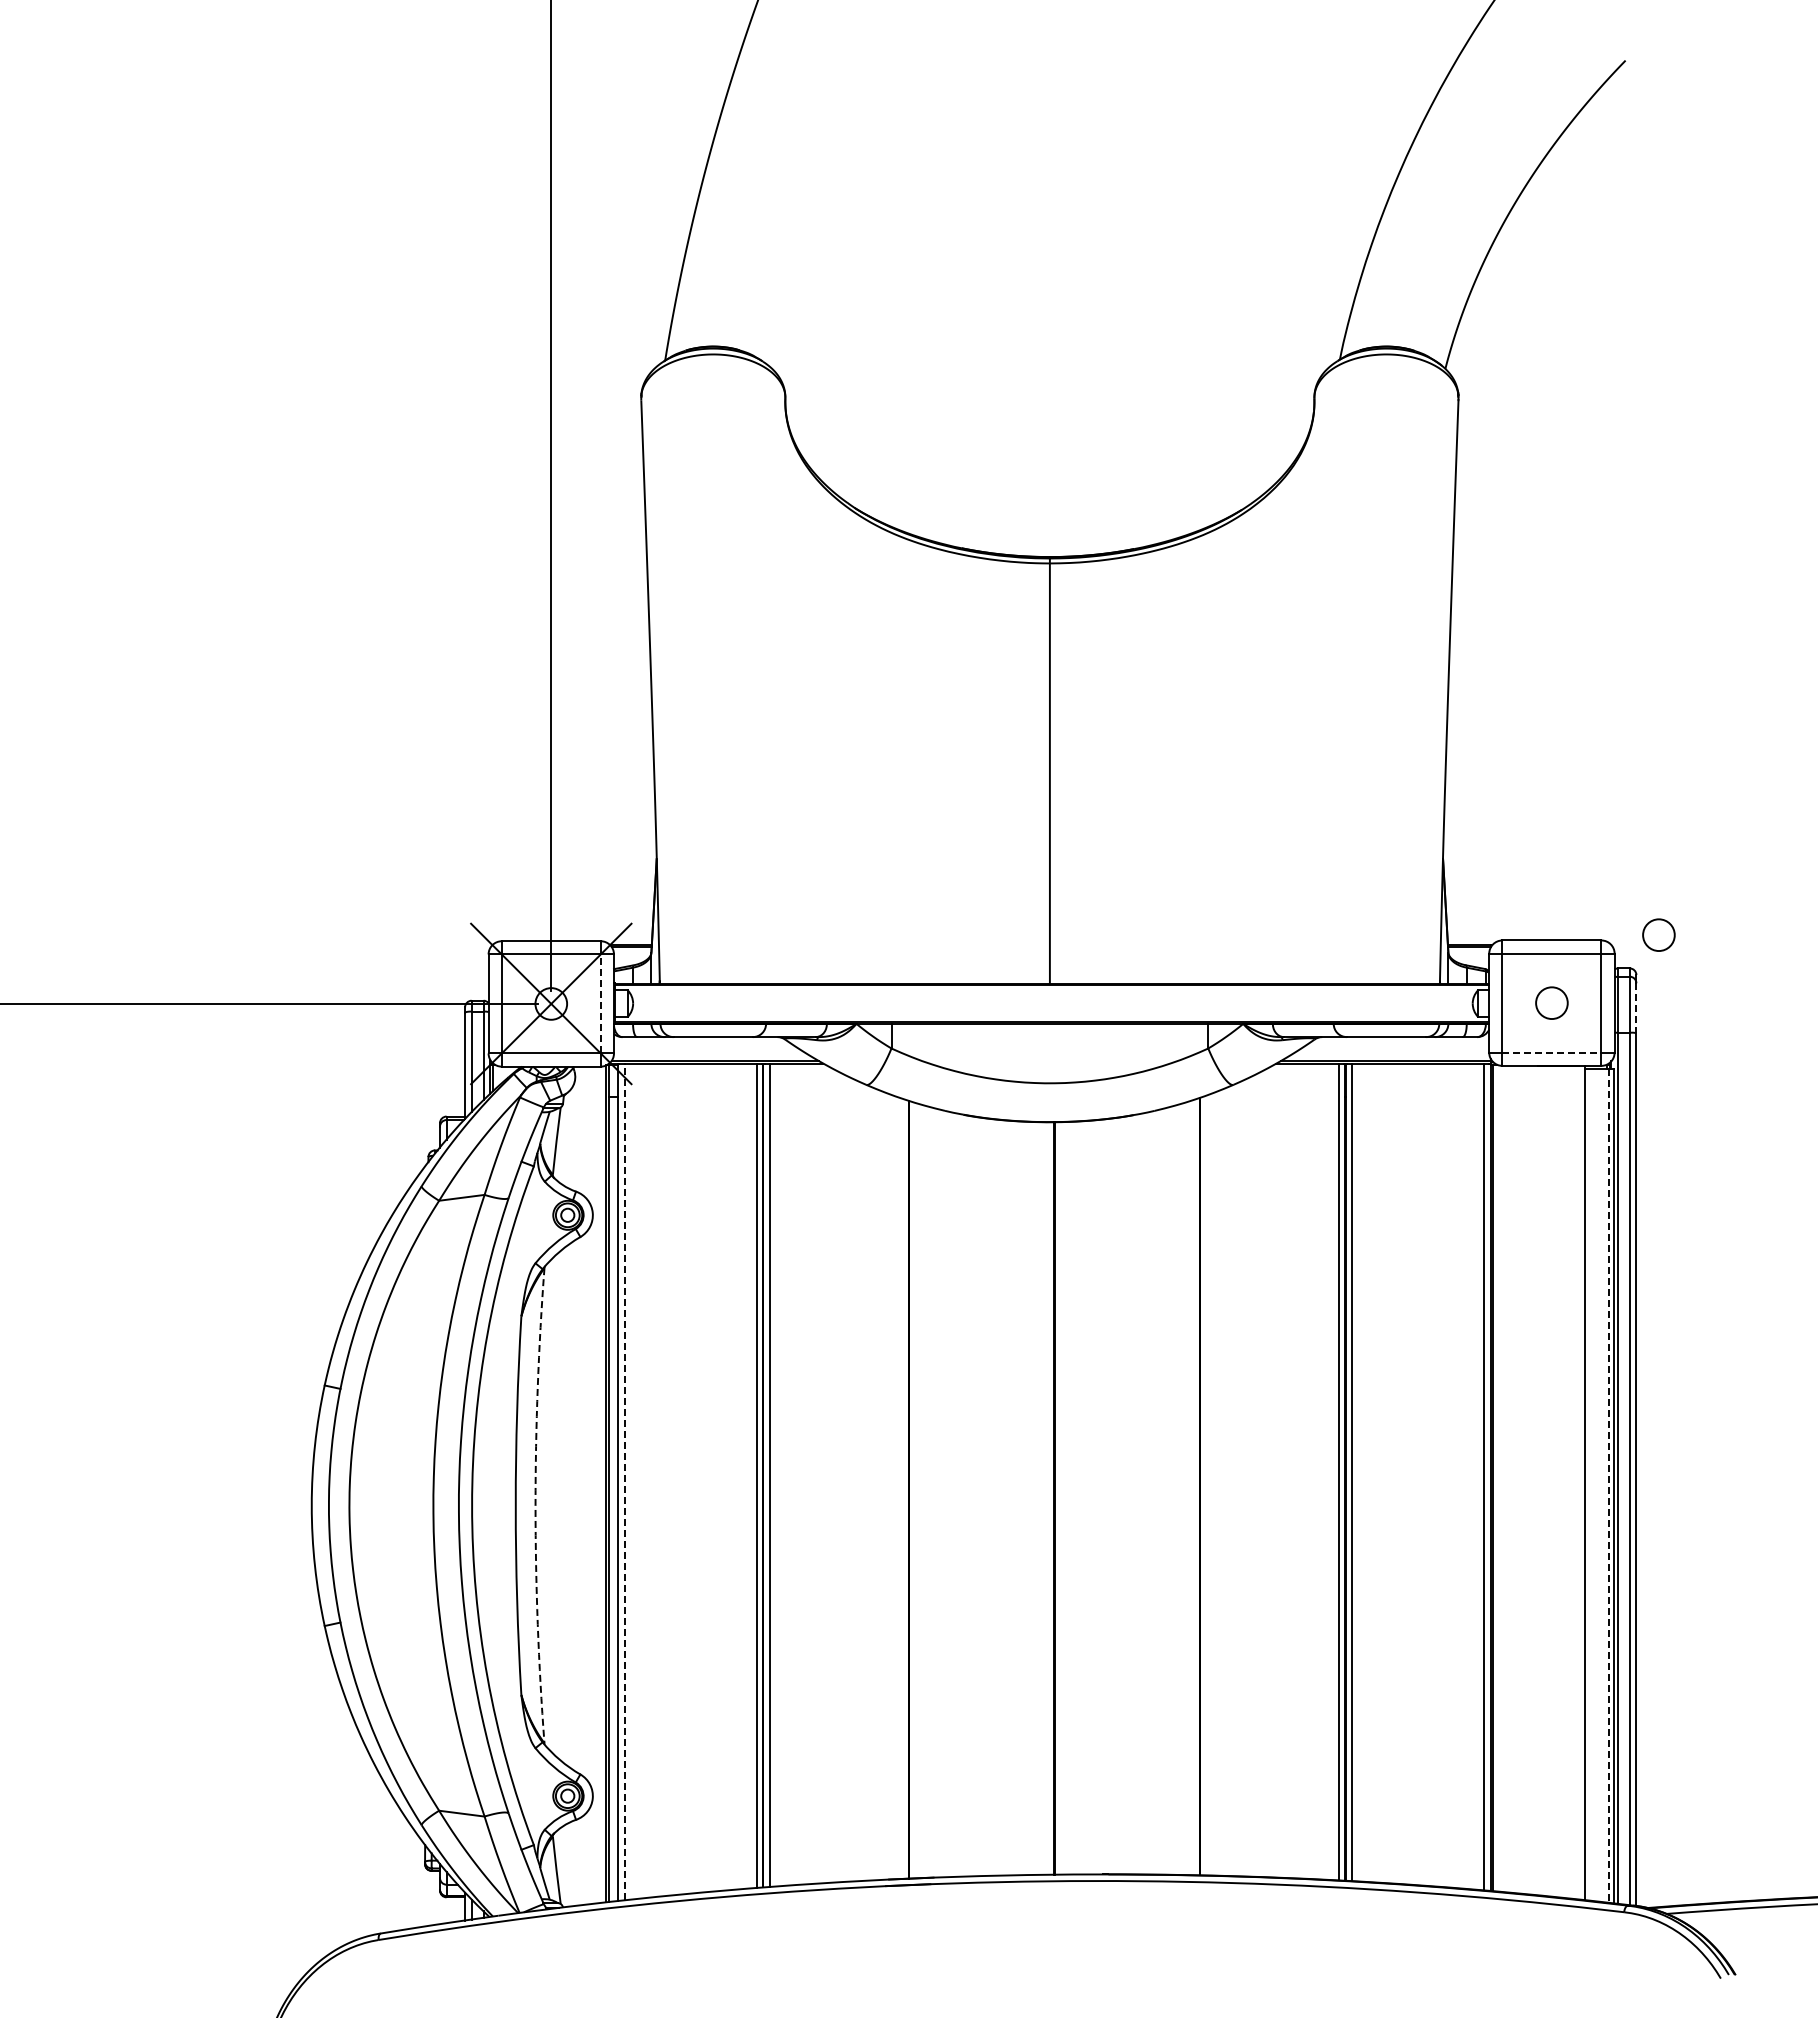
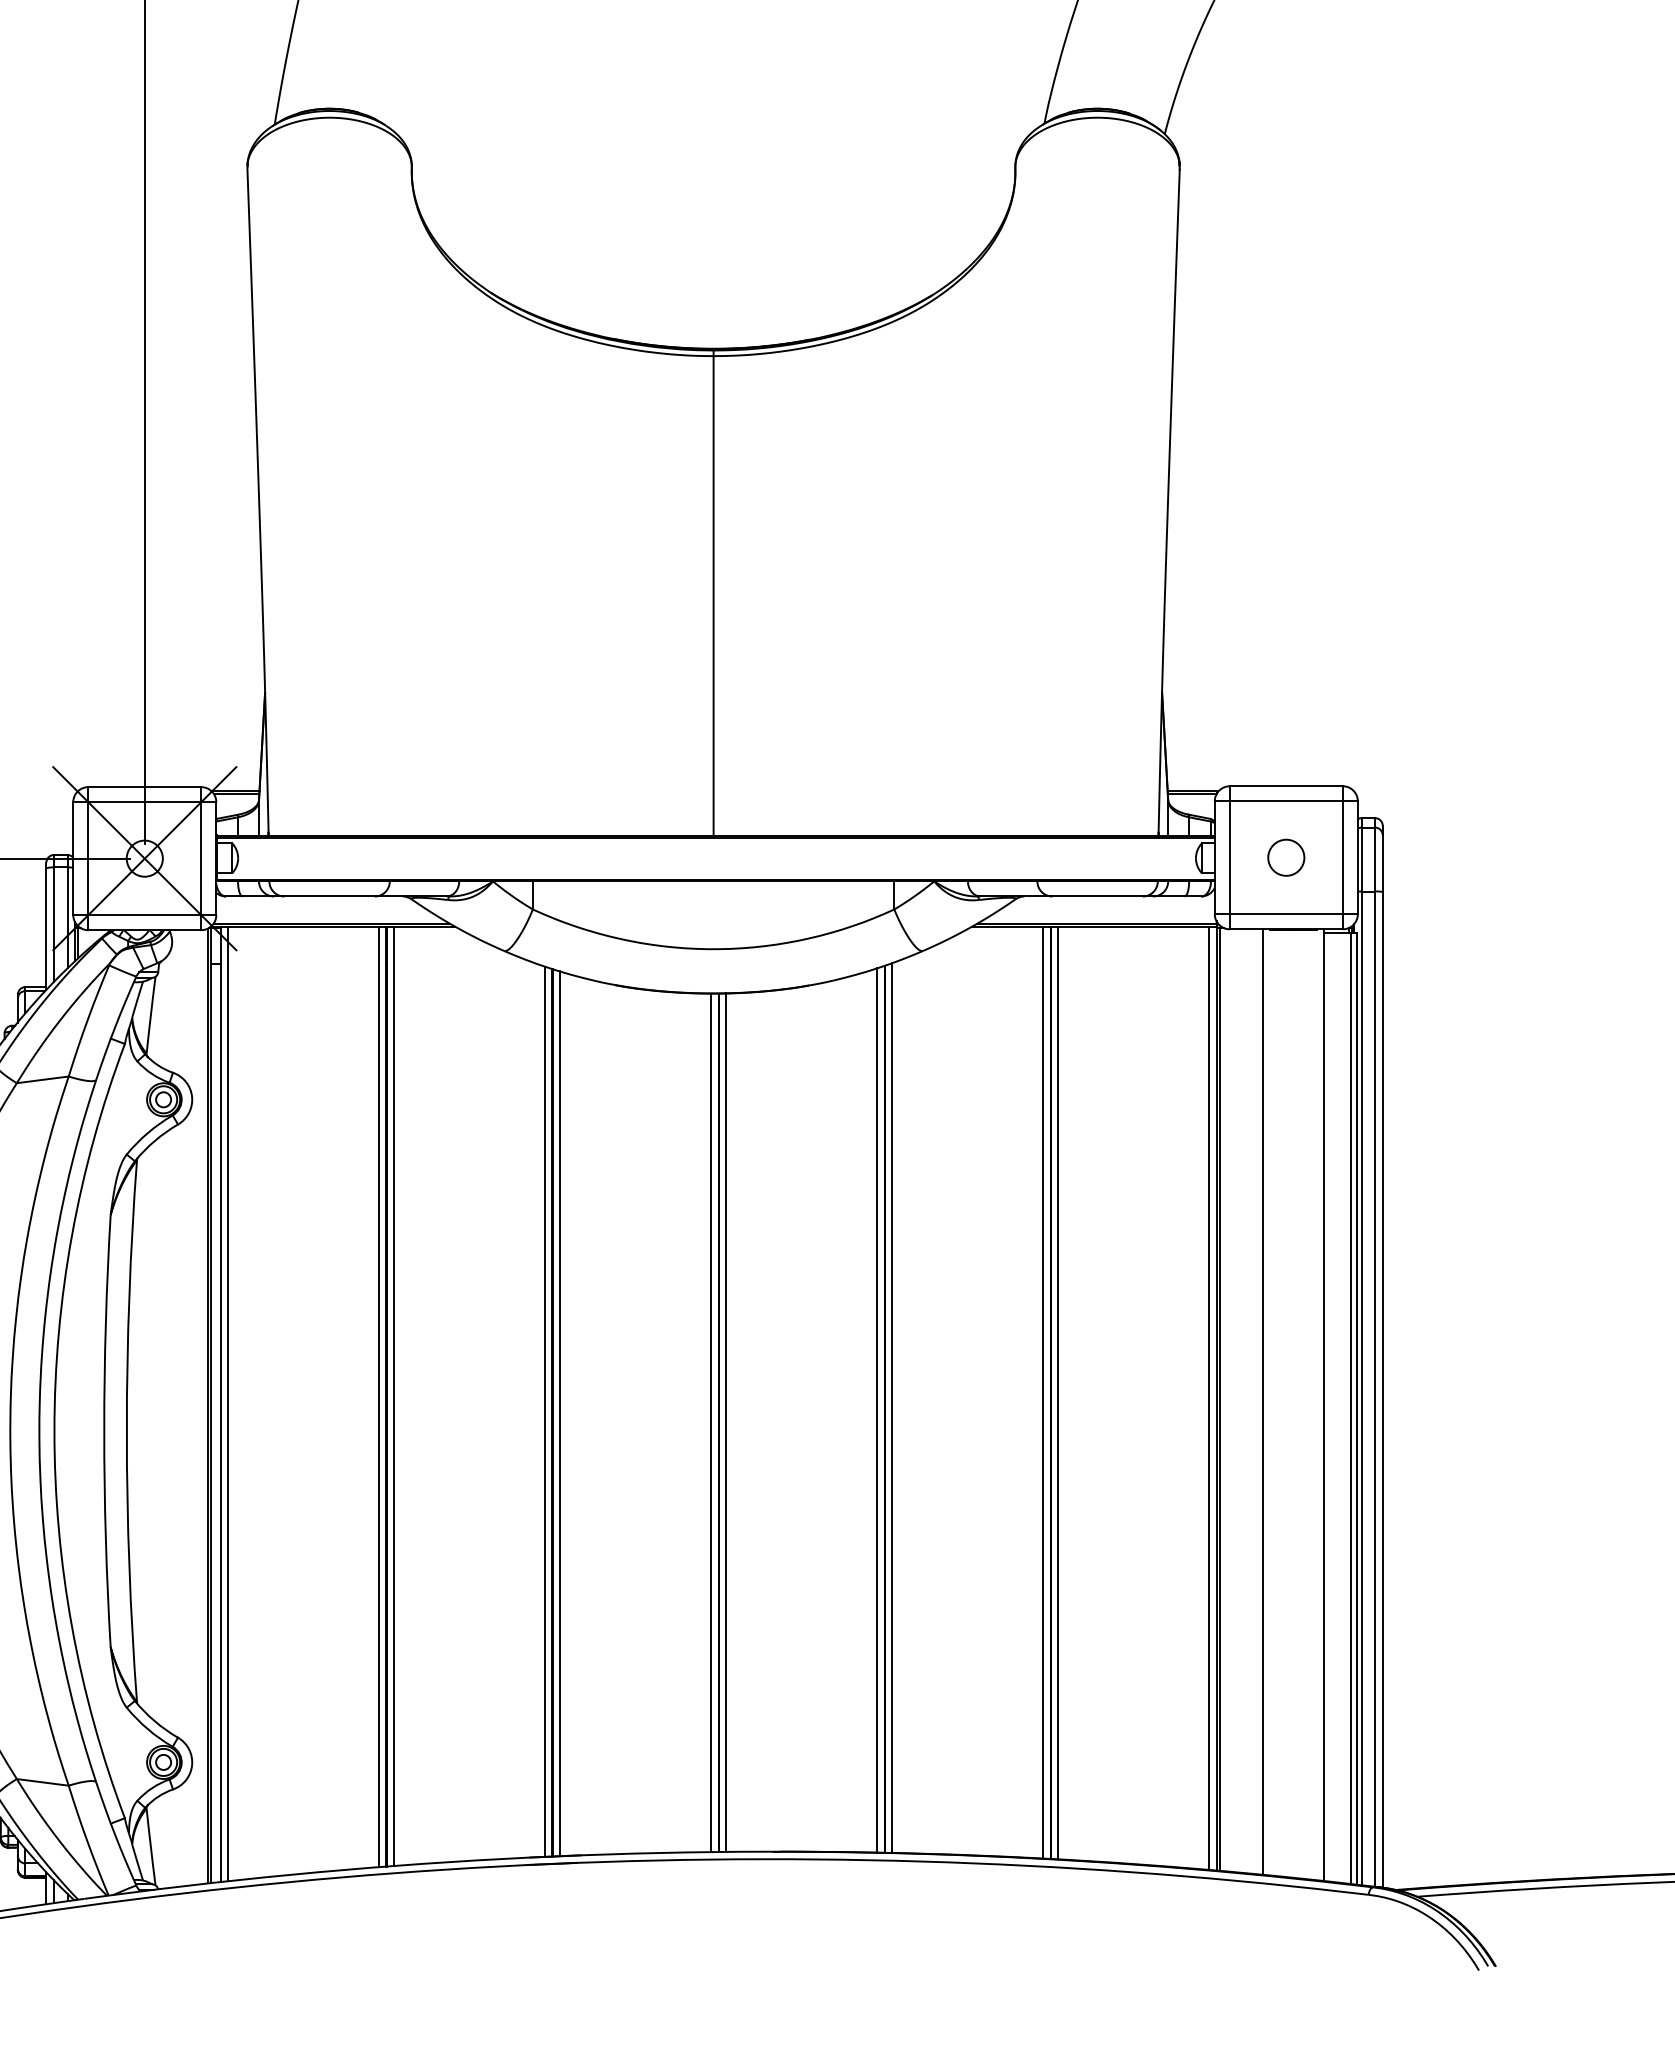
circle: (1658, 934) -> (1407, 779), removed
line: (600, 1003) -> (200, 858), dashed -> solid
line: (1636, 1008) -> (1382, 863), dashed -> solid
line: (1551, 1052) -> (1285, 914), dashed -> solid
line: (1531, 1479) -> (1263, 1401), added
line: (624, 1481) -> (228, 1403), dashed -> solid
line: (1206, 1485) -> (892, 1408), added
line: (1608, 1485) -> (1350, 1408), dashed -> solid
line: (1193, 1487) -> (877, 1410), added
line: (902, 1488) -> (545, 1411), added
line: (915, 1490) -> (560, 1413), added
line: (1047, 1498) -> (710, 1422), added
line: (1061, 1498) -> (726, 1422), added
arc: (535, 1505) -> (126, 1430), dashed -> solid

